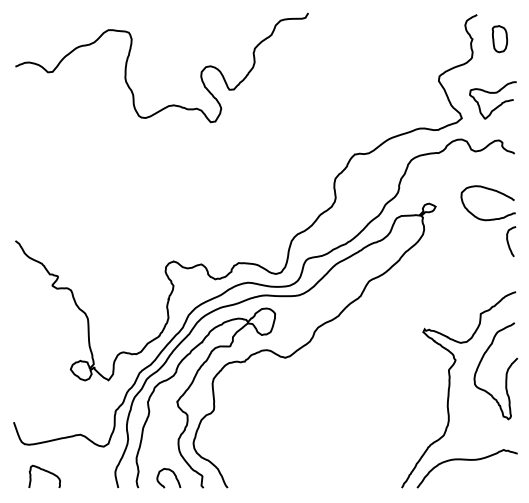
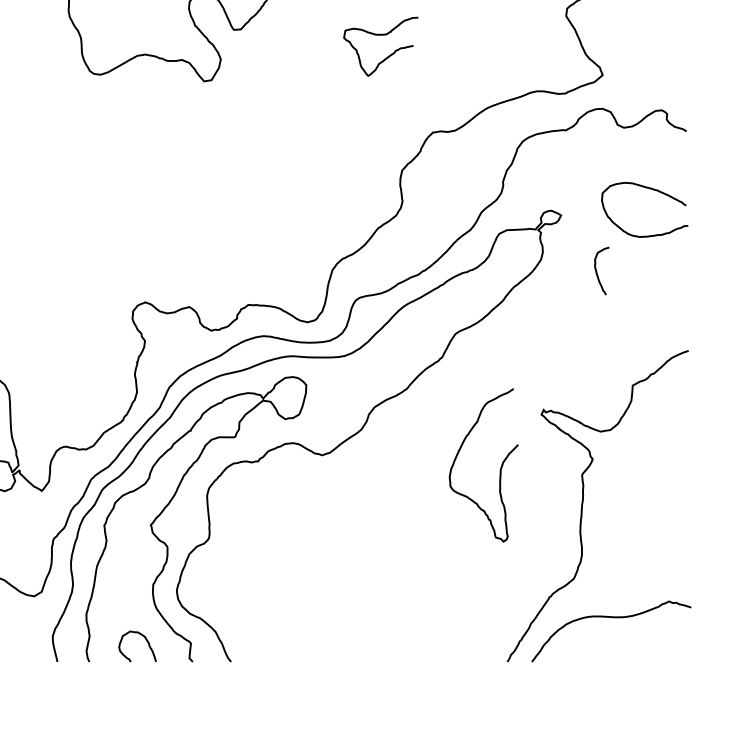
curve: (492, 93) -> (379, 35), moved
curve: (509, 243) -> (598, 273), moved
curve: (505, 373) -> (498, 469), moved

